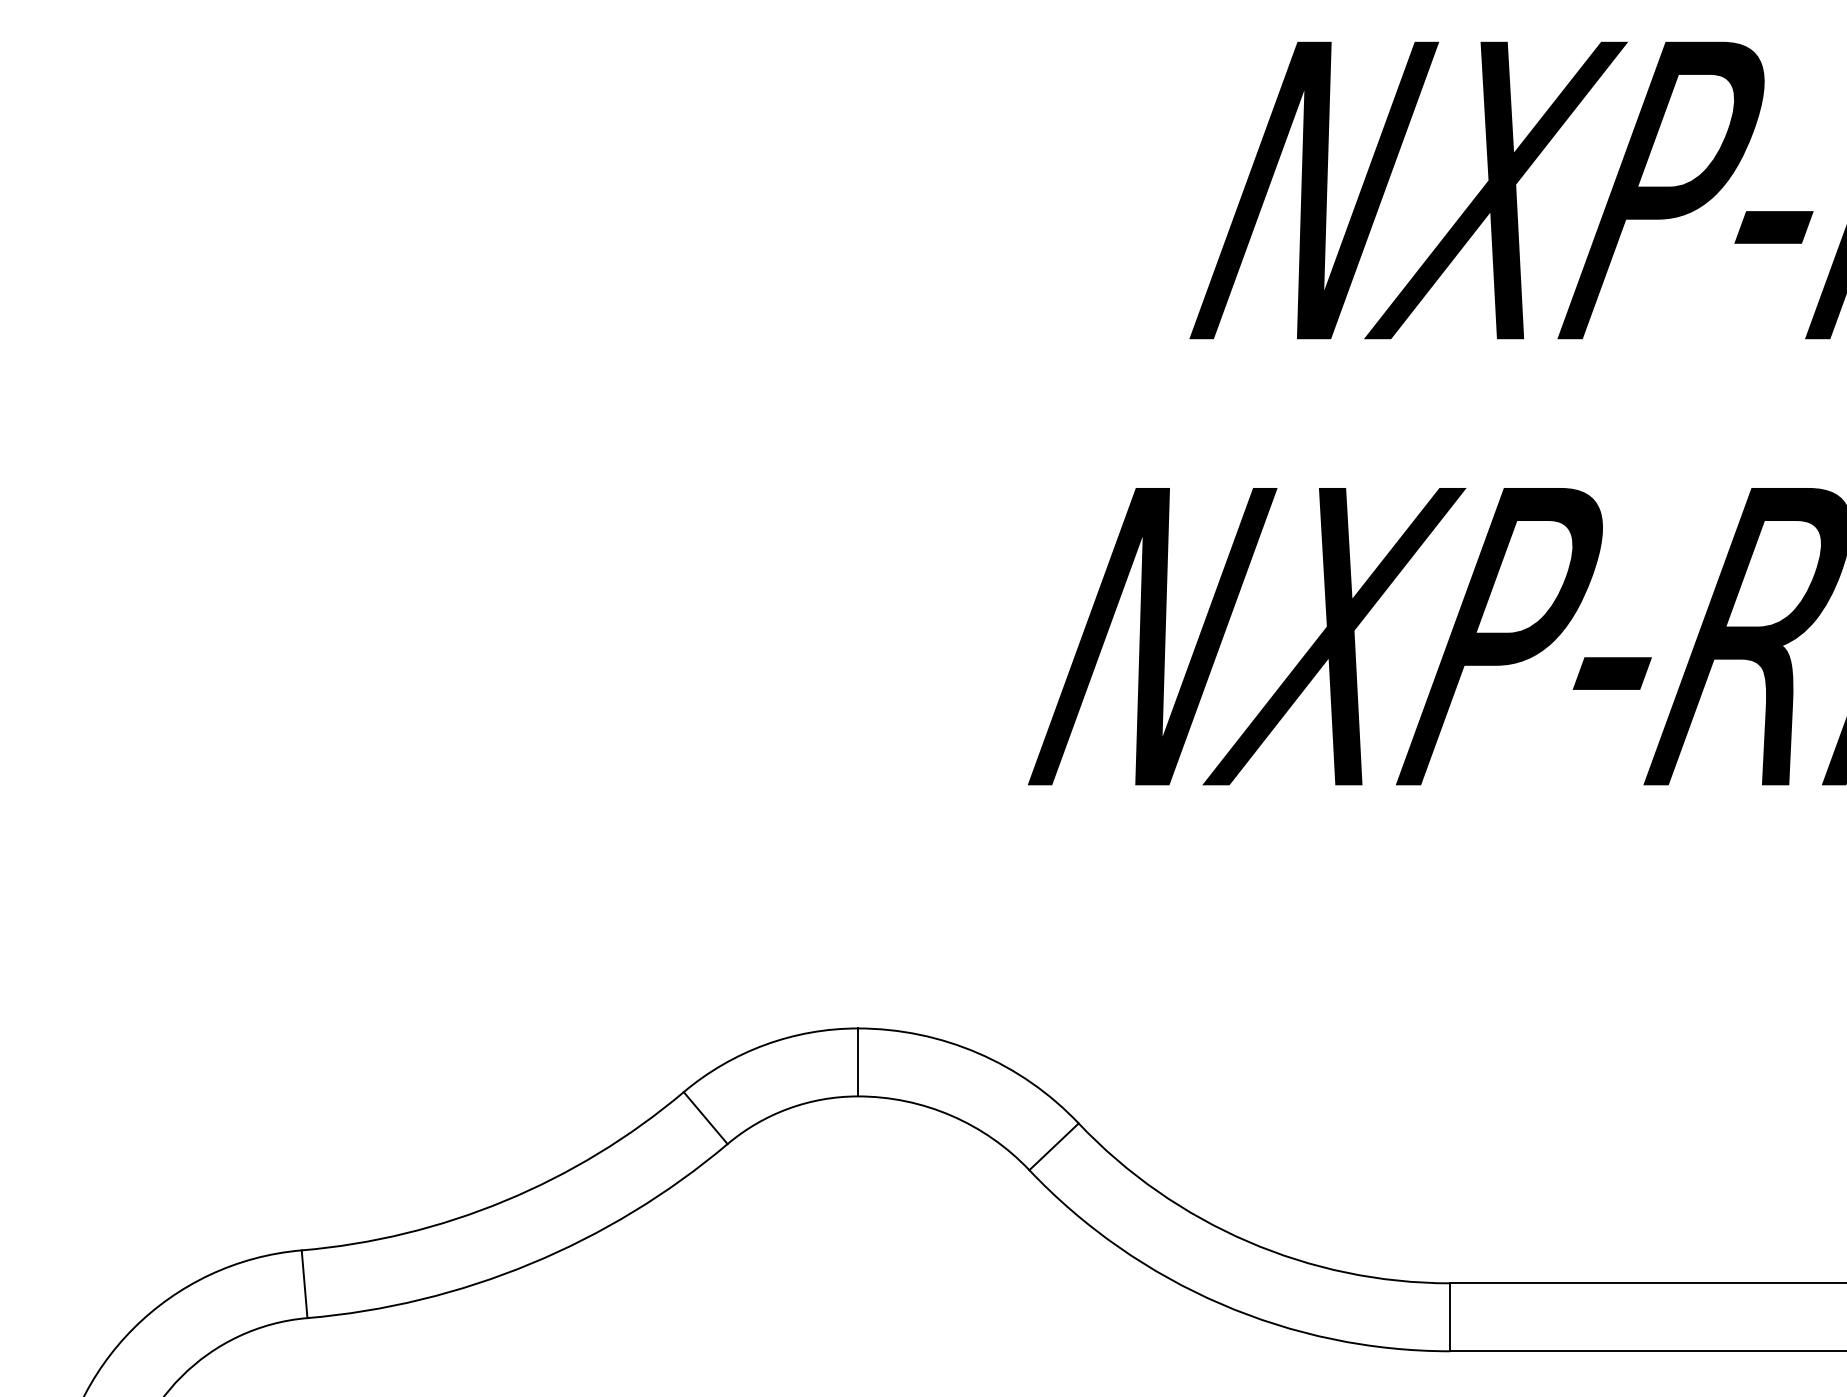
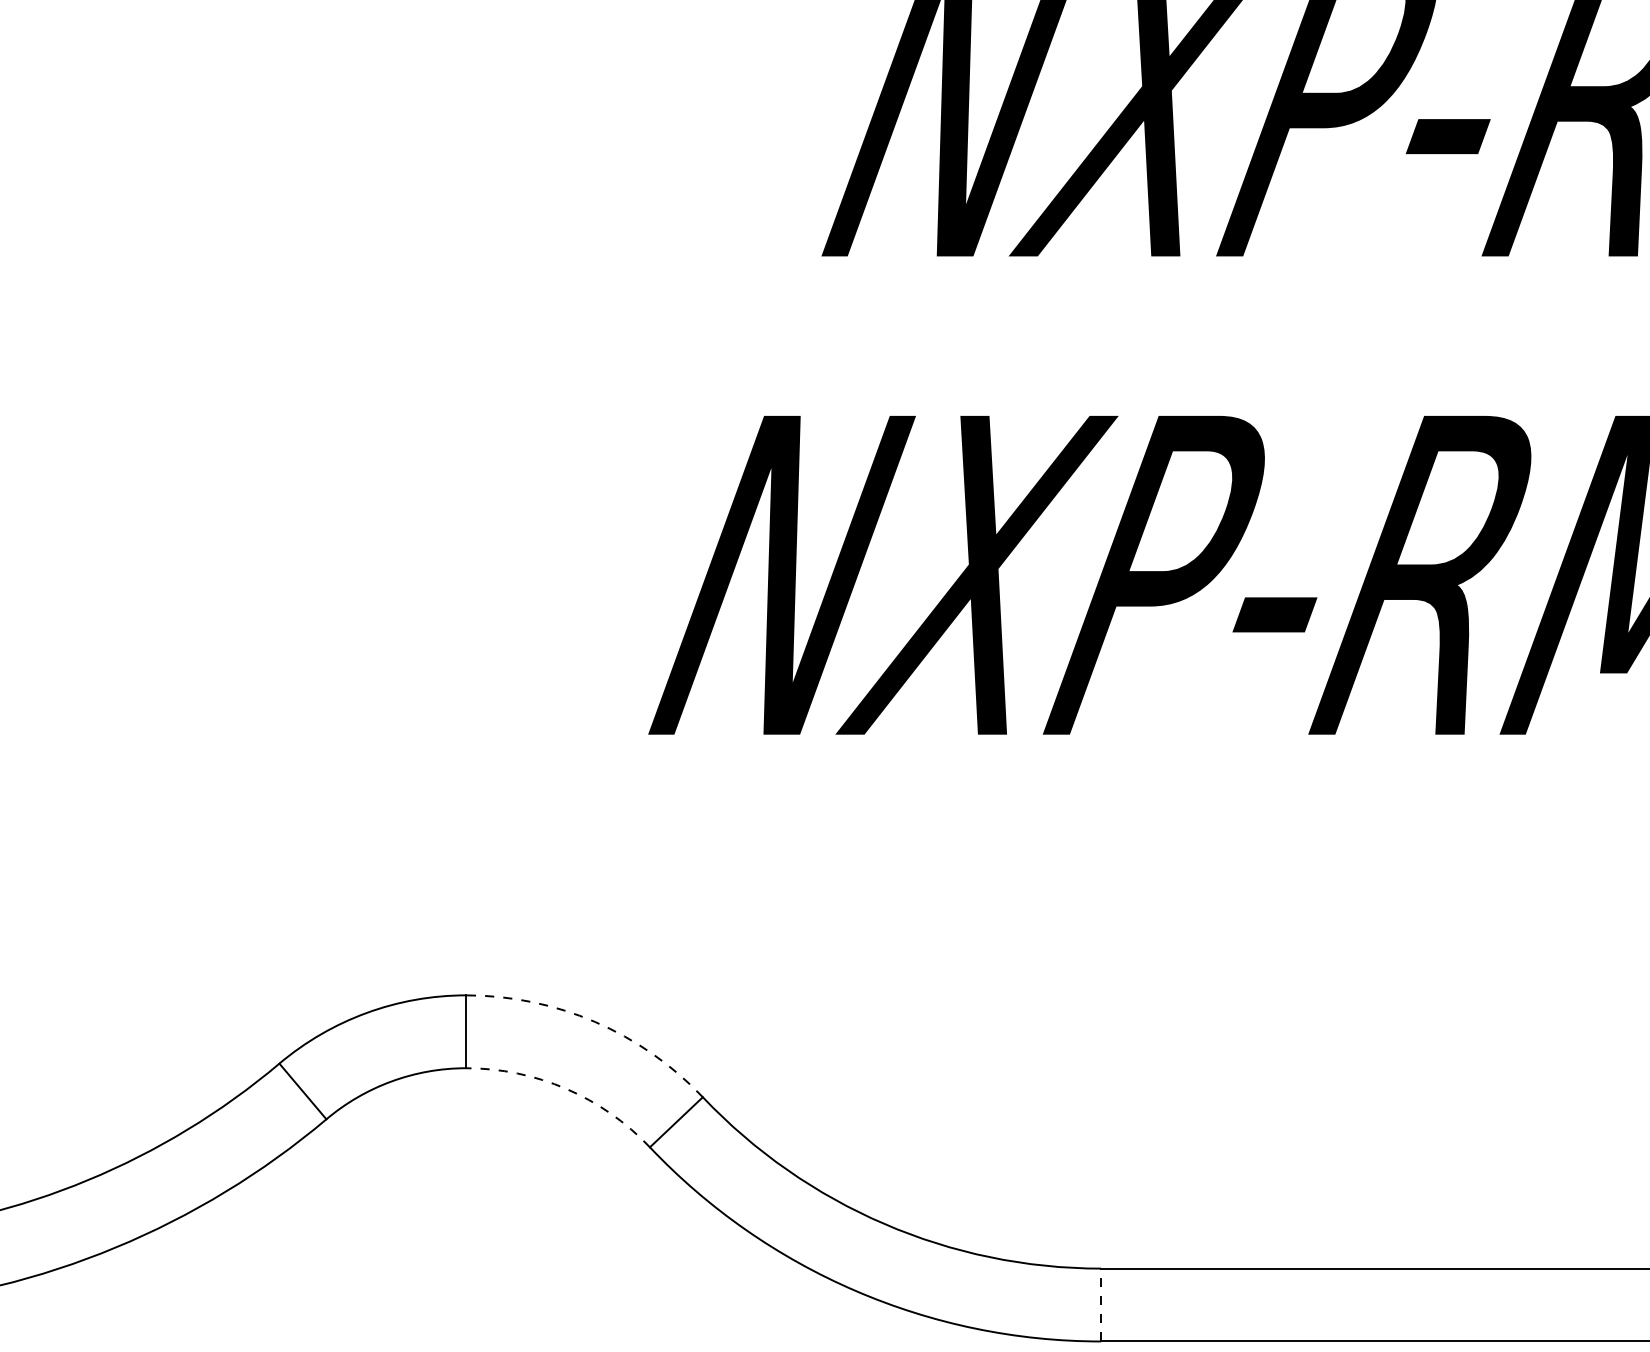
arc: (978, 1053) -> (595, 1022), solid -> dashed
arc: (951, 1115) -> (566, 1088), solid -> dashed
line: (1450, 1317) -> (1101, 1305), solid -> dashed

